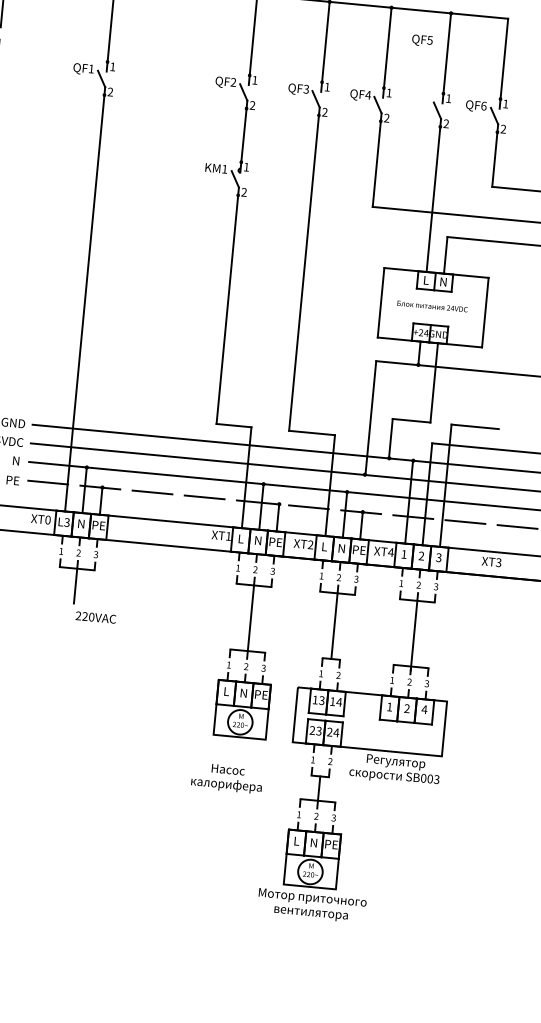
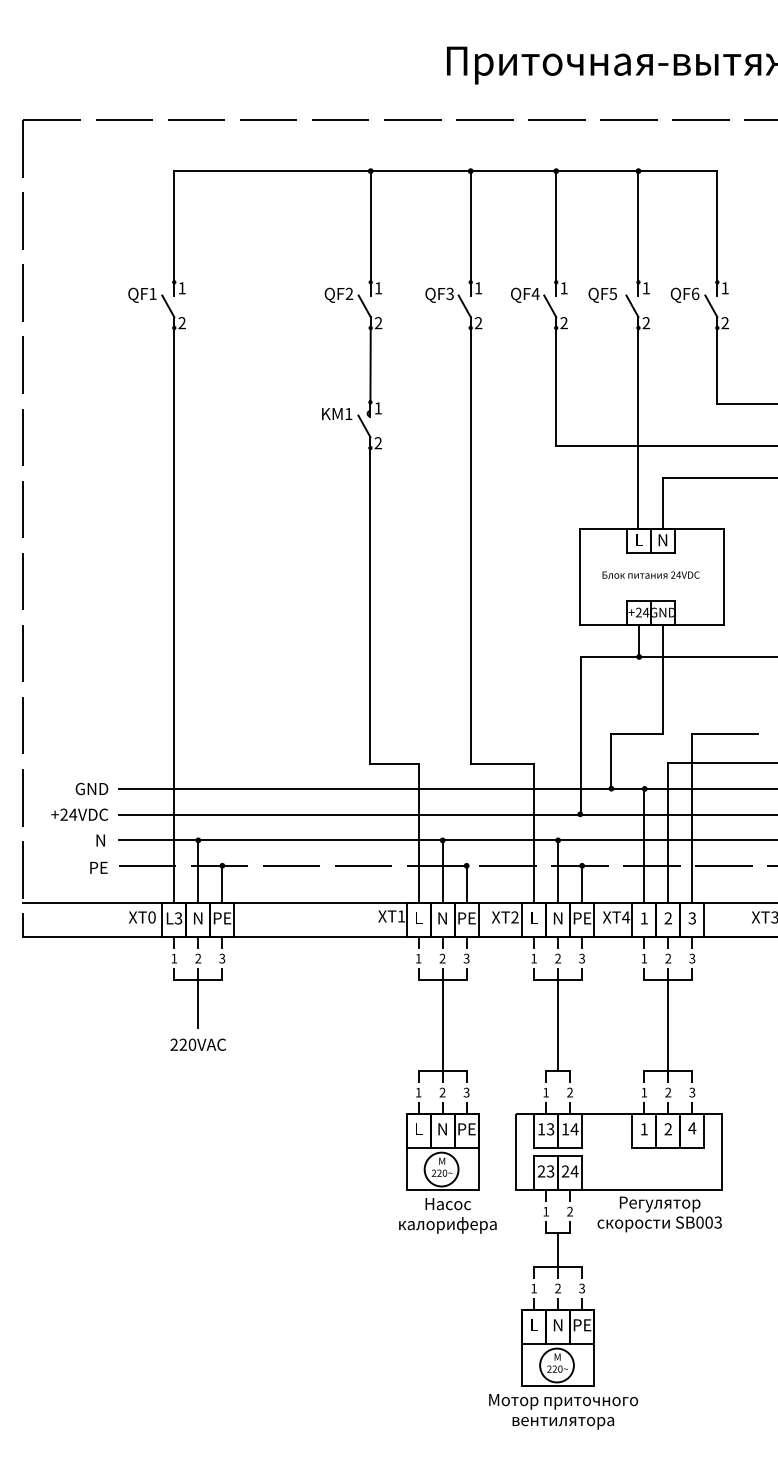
text: (422, 40) -> (602, 294), moved
text: (95, 617) -> (197, 1044), moved
text: (226, 777) -> (447, 1215), moved

